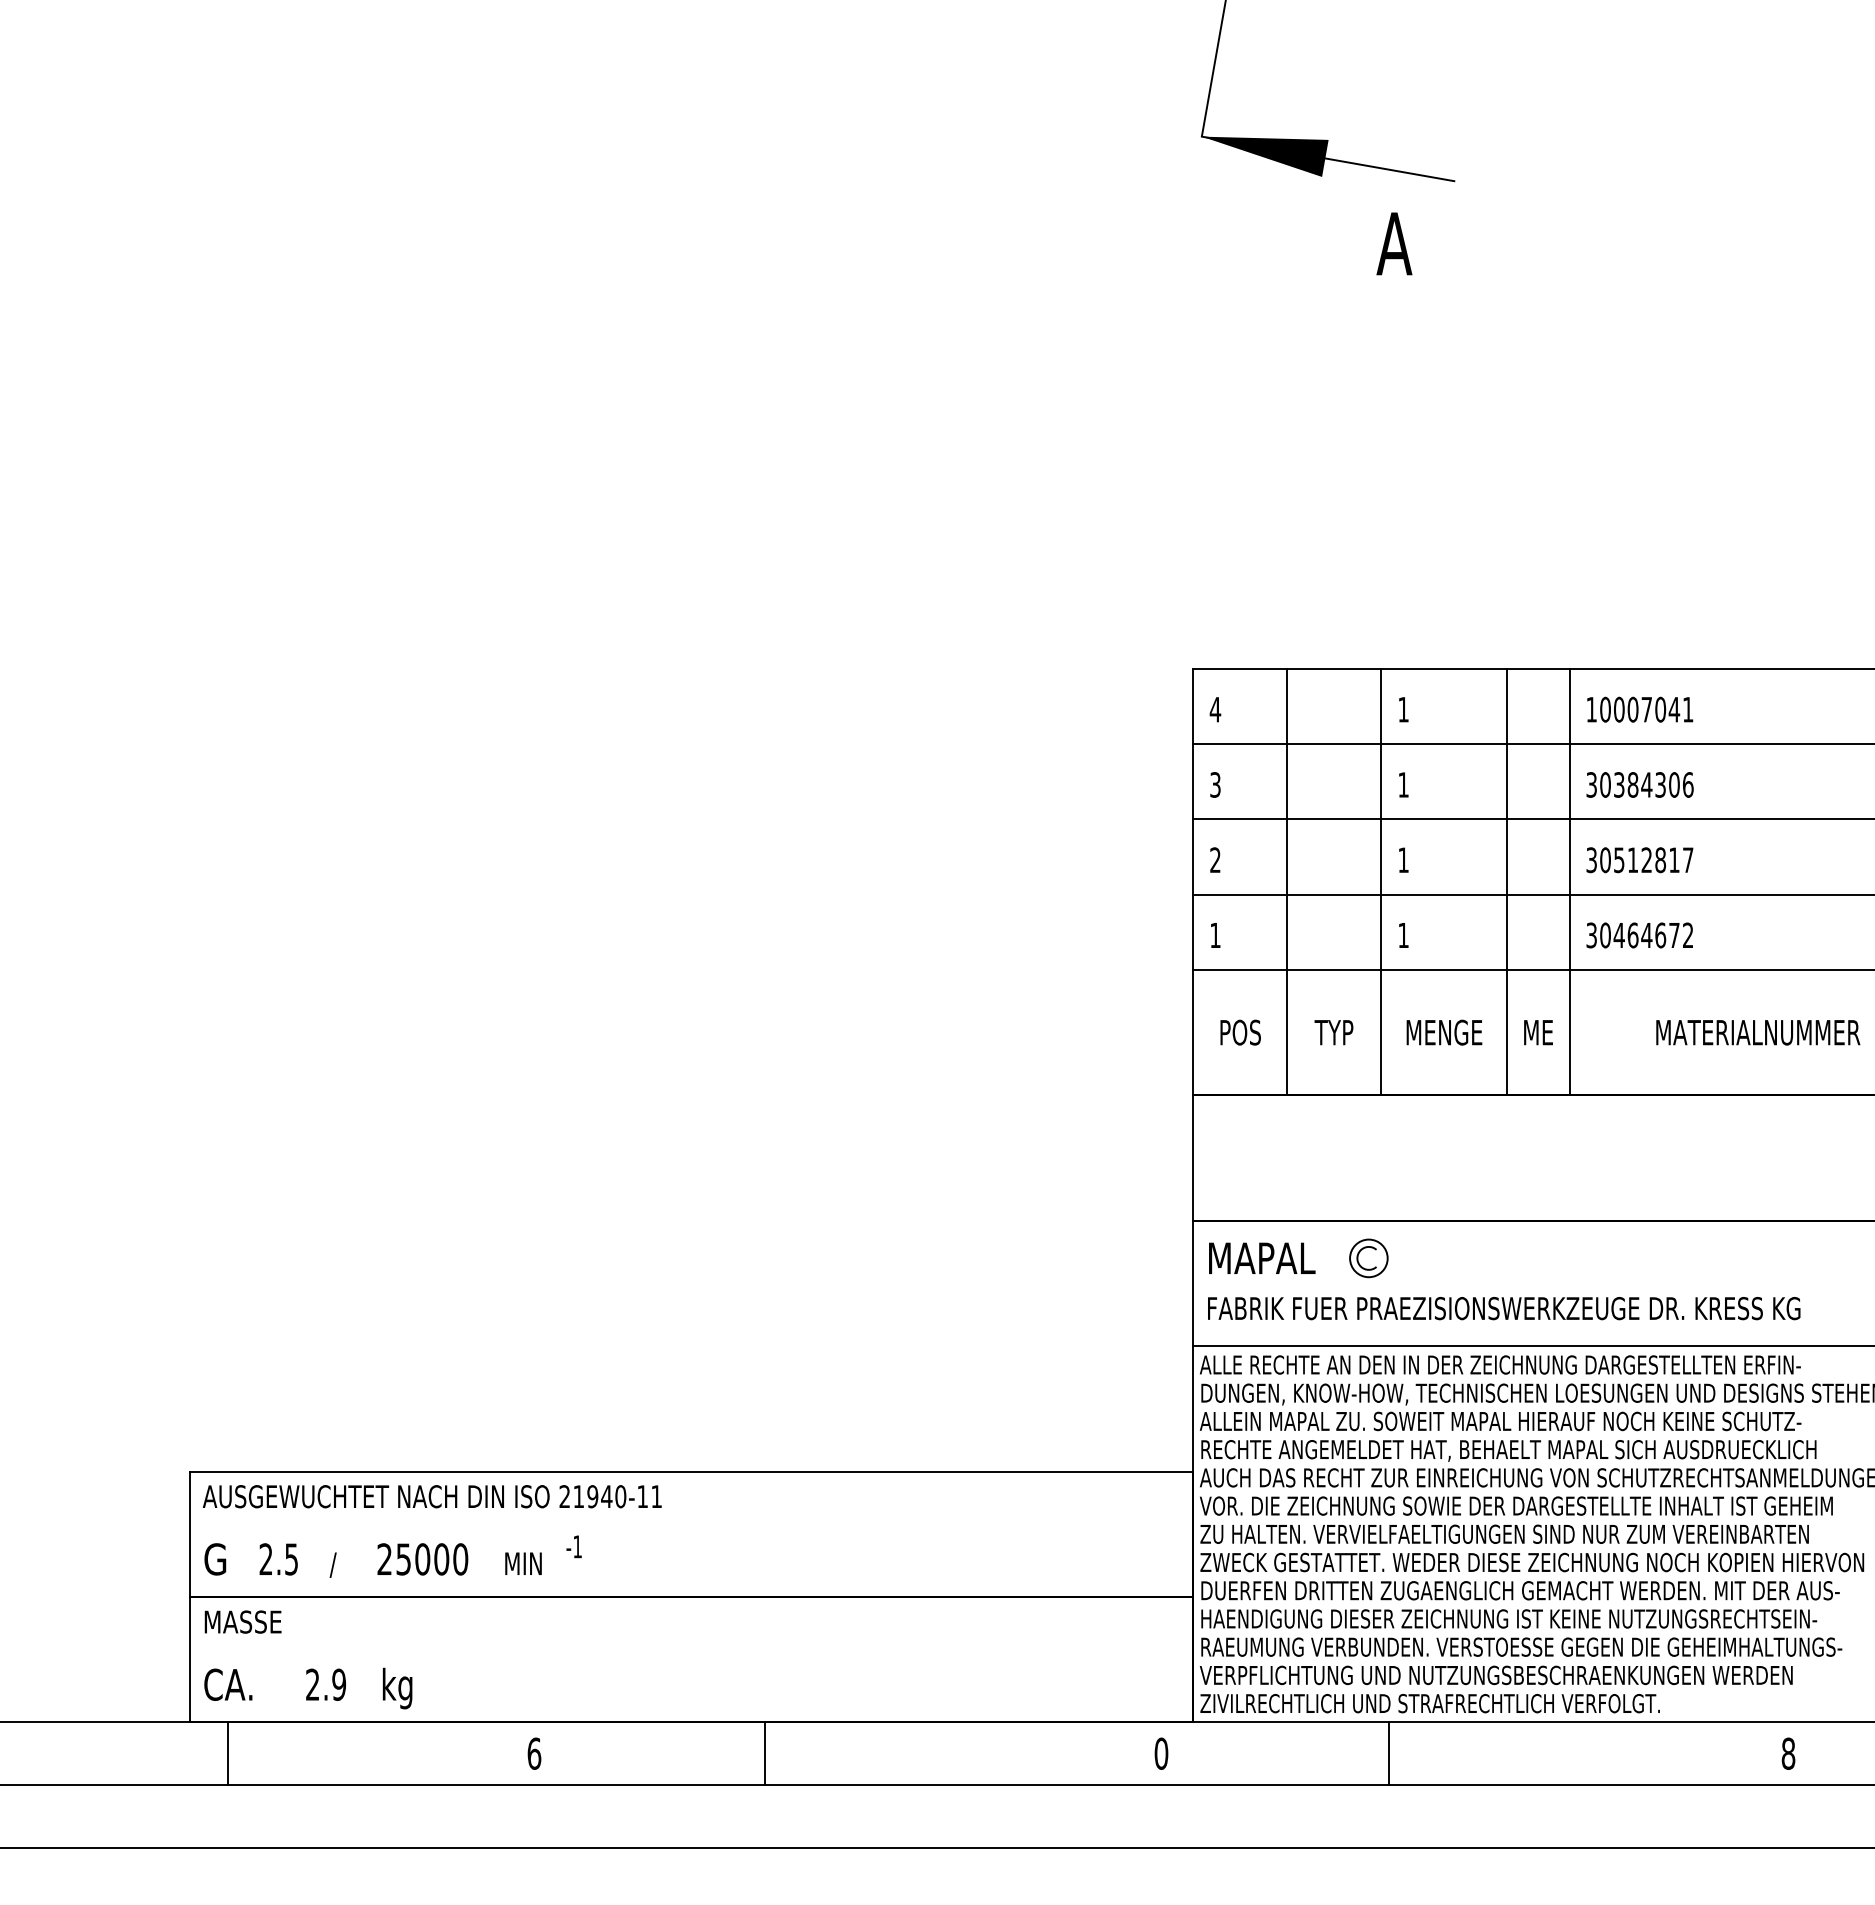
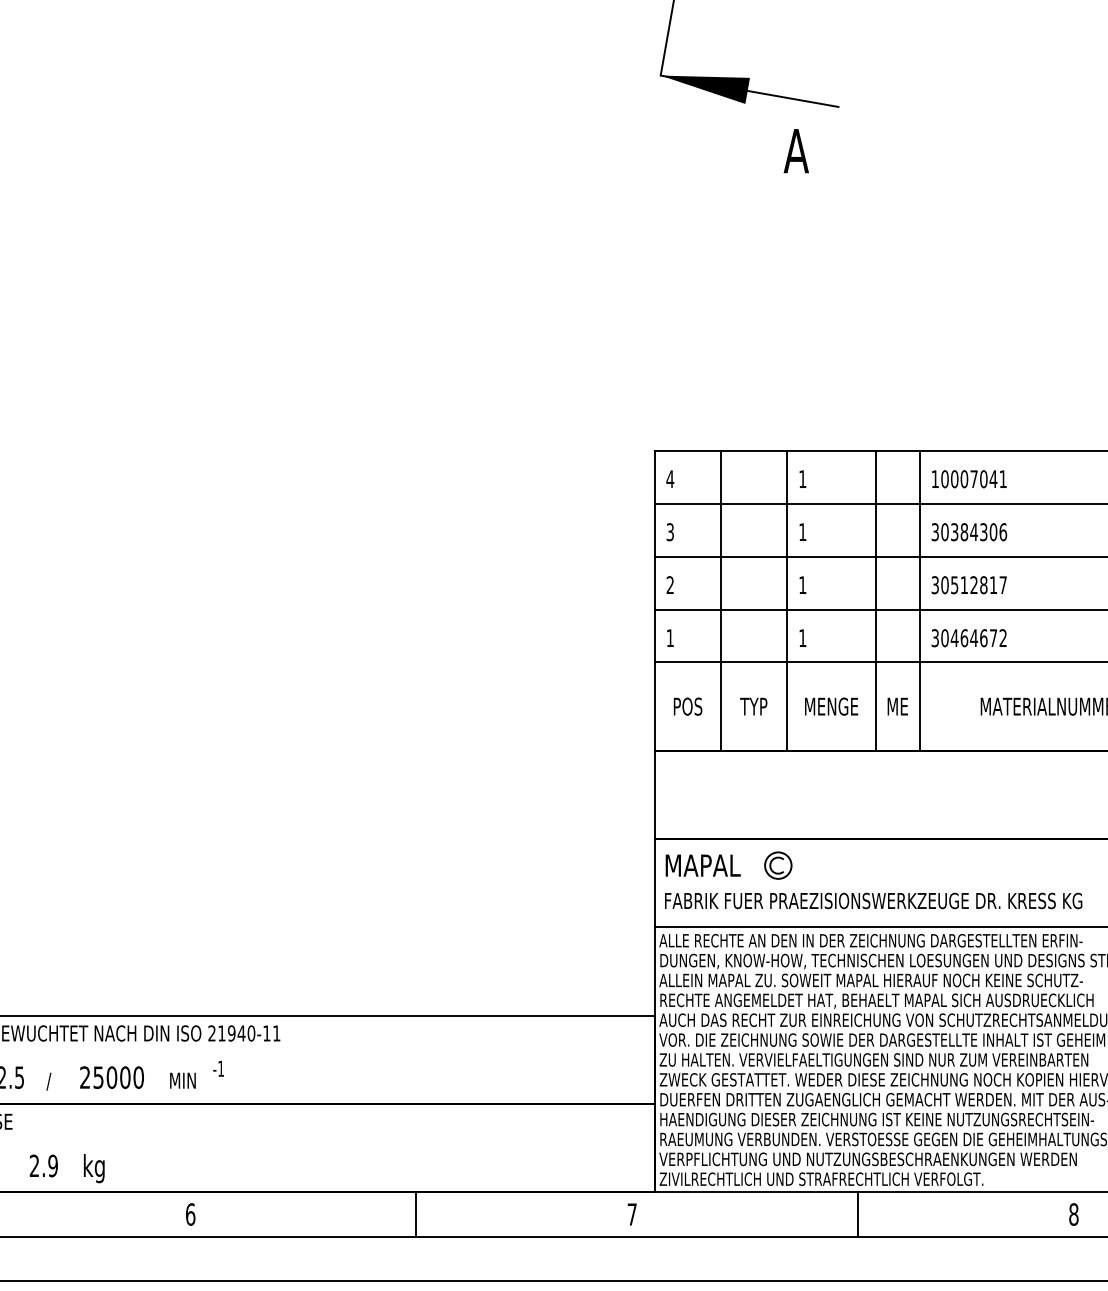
line: (764, 1753) -> (416, 1214), moved
text: (1161, 1753) -> (632, 1214), 0 -> 7
line: (1388, 1753) -> (857, 1214), moved

